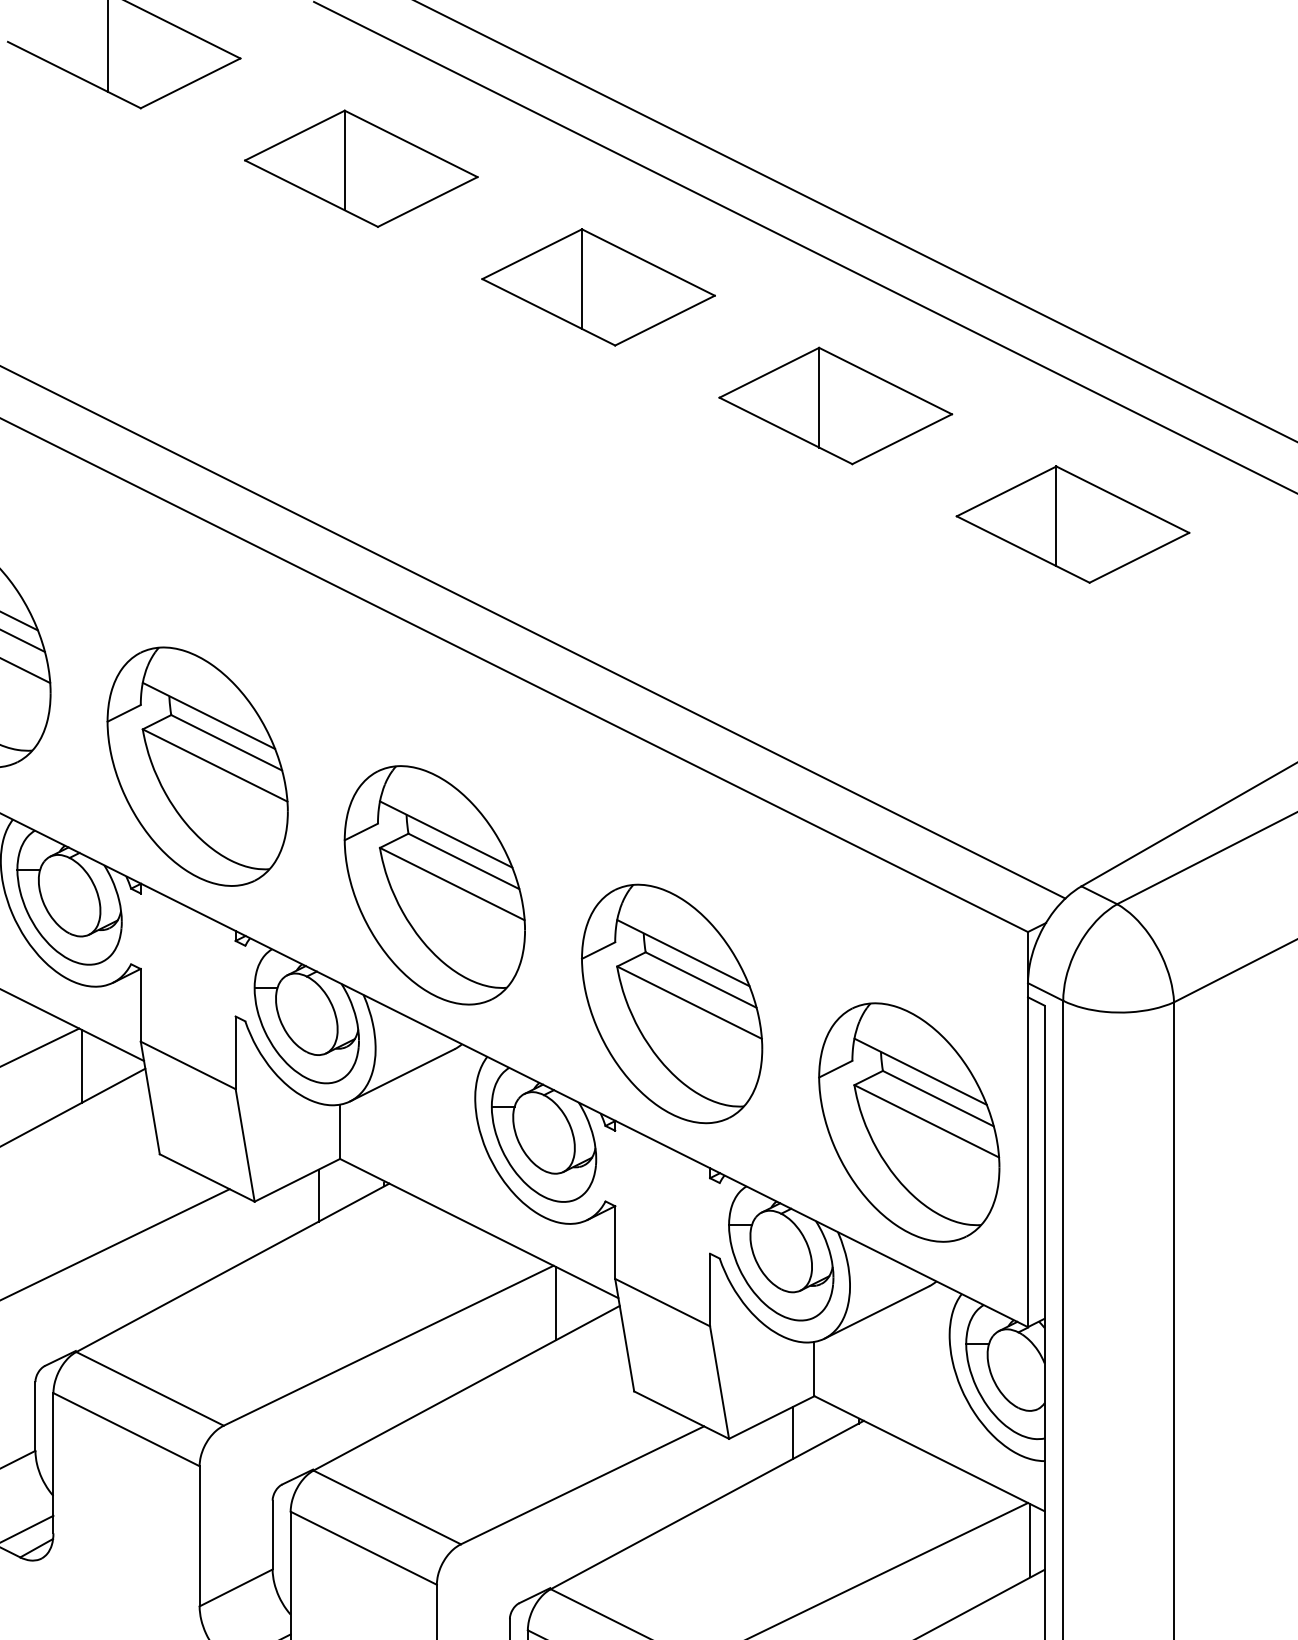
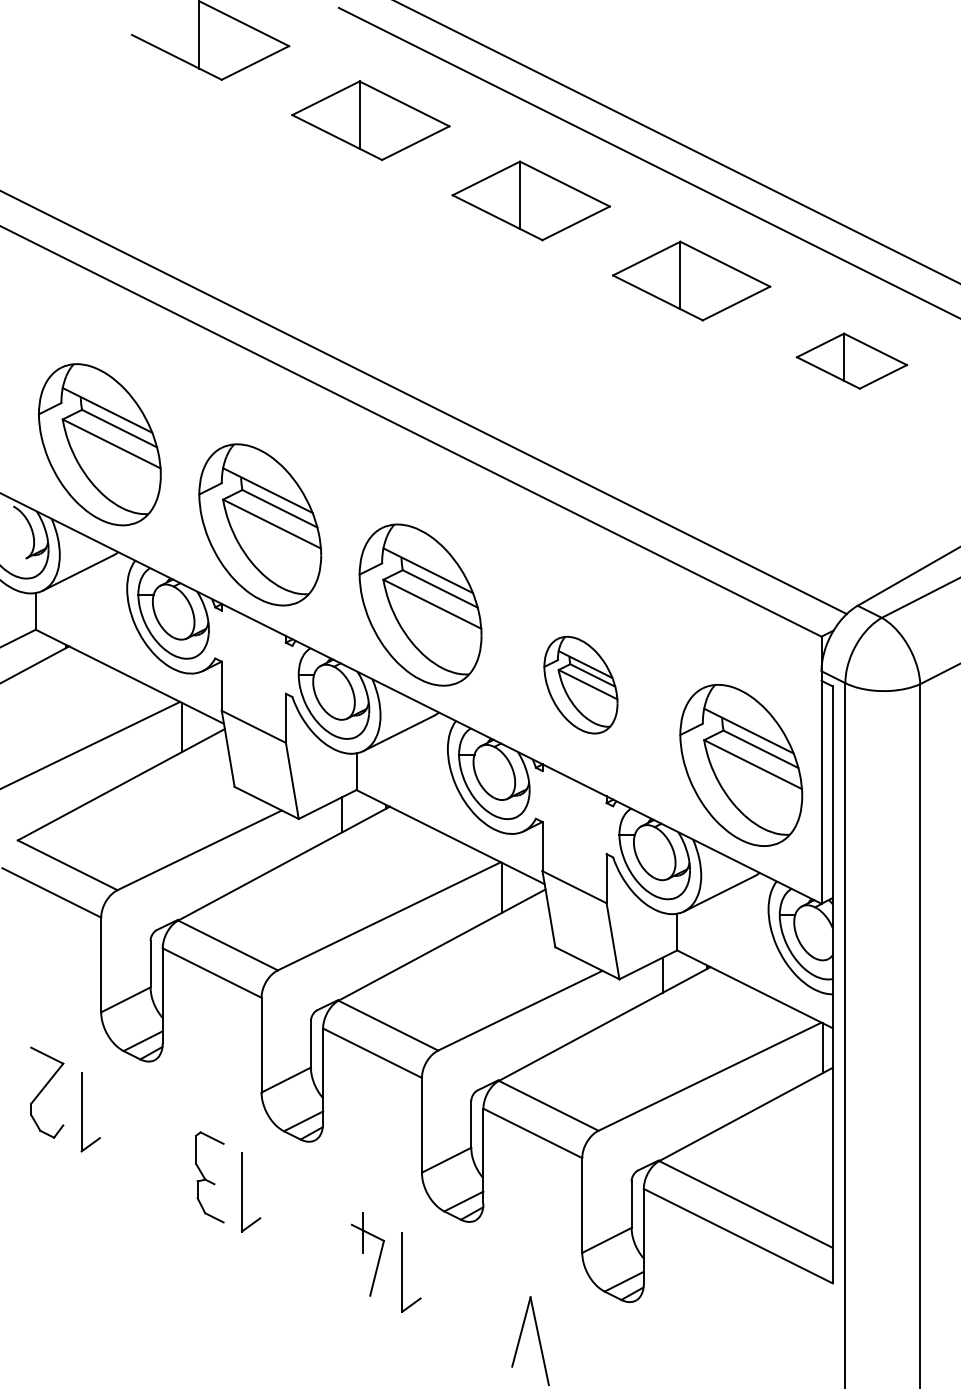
part: (1072, 523) -> (851, 360), size x0.7
part: (671, 1002) -> (580, 684), size x0.6

